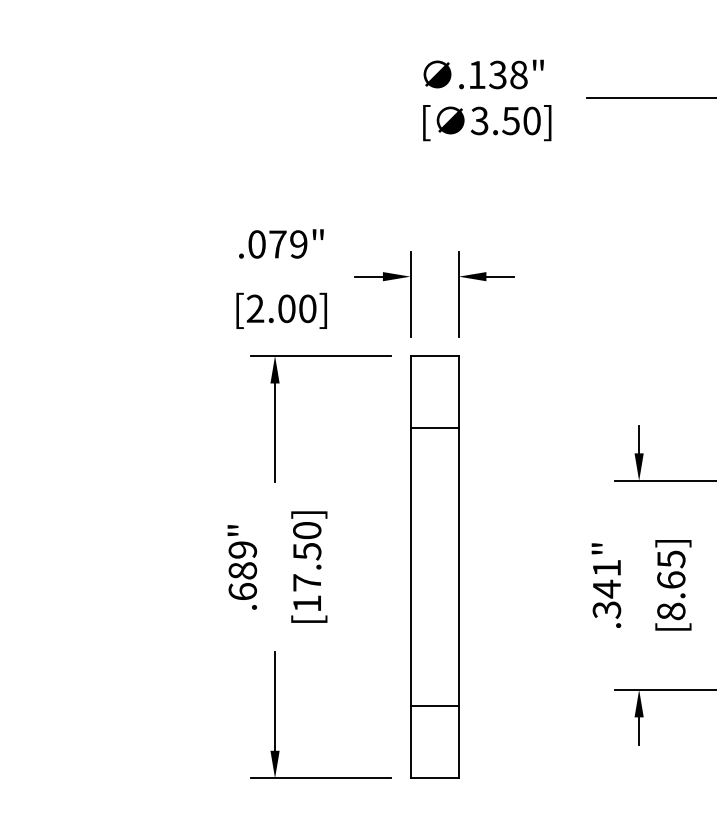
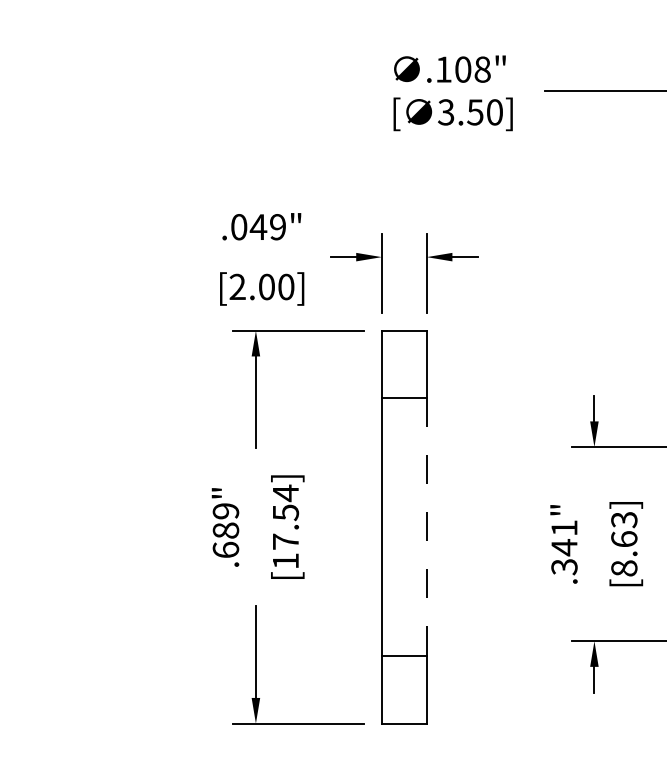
text: (497, 74) -> (462, 69), .138" -> .108"
text: (277, 243) -> (258, 226), .079" -> .049"
text: (306, 530) -> (285, 493), [17.50] -> [17.54]
text: (671, 558) -> (624, 519), [8.65] -> [8.63]
line: (458, 567) -> (426, 527), solid -> dashed

